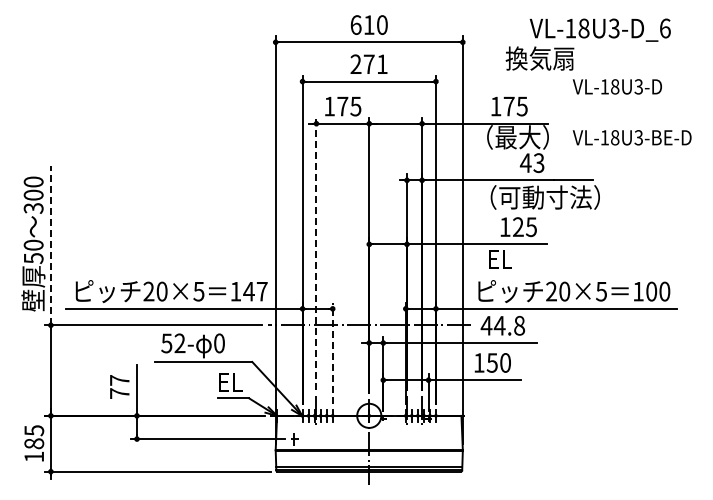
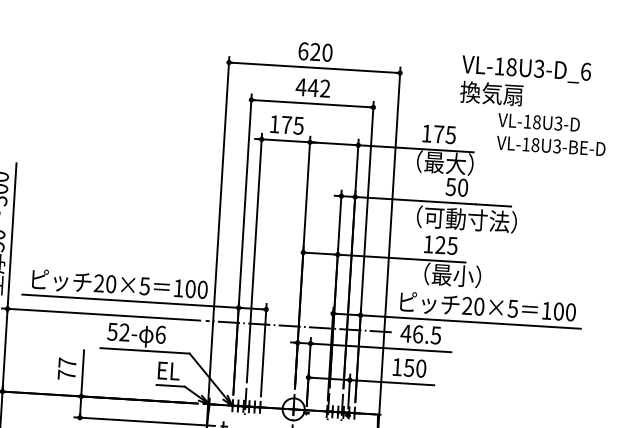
text: (368, 24) -> (314, 51), 610 -> 620
text: (539, 58) -> (491, 93), moved
text: (368, 63) -> (312, 87), 271 -> 442
text: (631, 137) -> (550, 145), moved
text: (531, 163) -> (456, 187), 43 -> 50
line: (50, 245) -> (11, 235), dashed -> solid
line: (316, 253) -> (254, 257), dashed -> solid
text: (526, 259) -> (446, 275), EL -> （最小）
text: (255, 291) -> (196, 289), 147 -> 100
text: (509, 325) -> (426, 334), 44.8 -> 46.5
text: (219, 343) -> (160, 334), 0 -> 6
line: (332, 352) -> (263, 349), dashed -> solid

